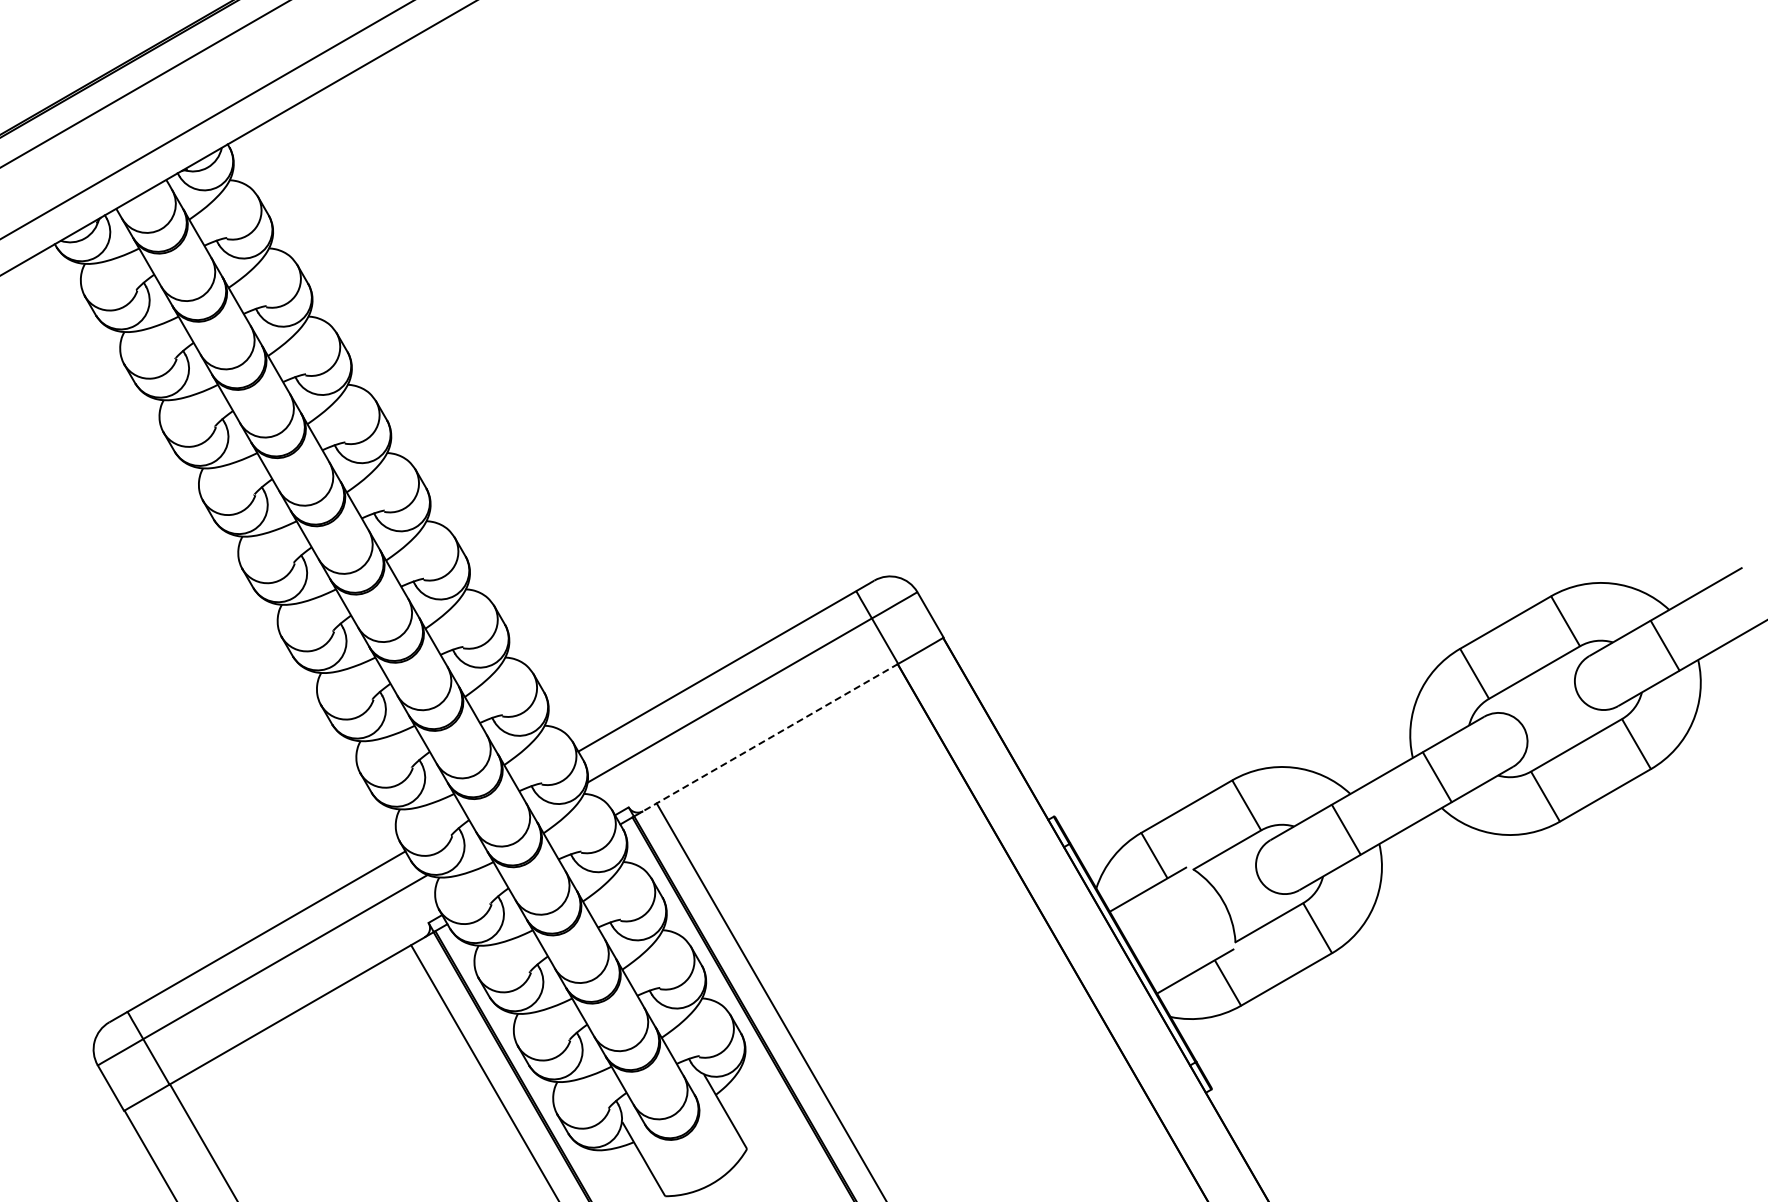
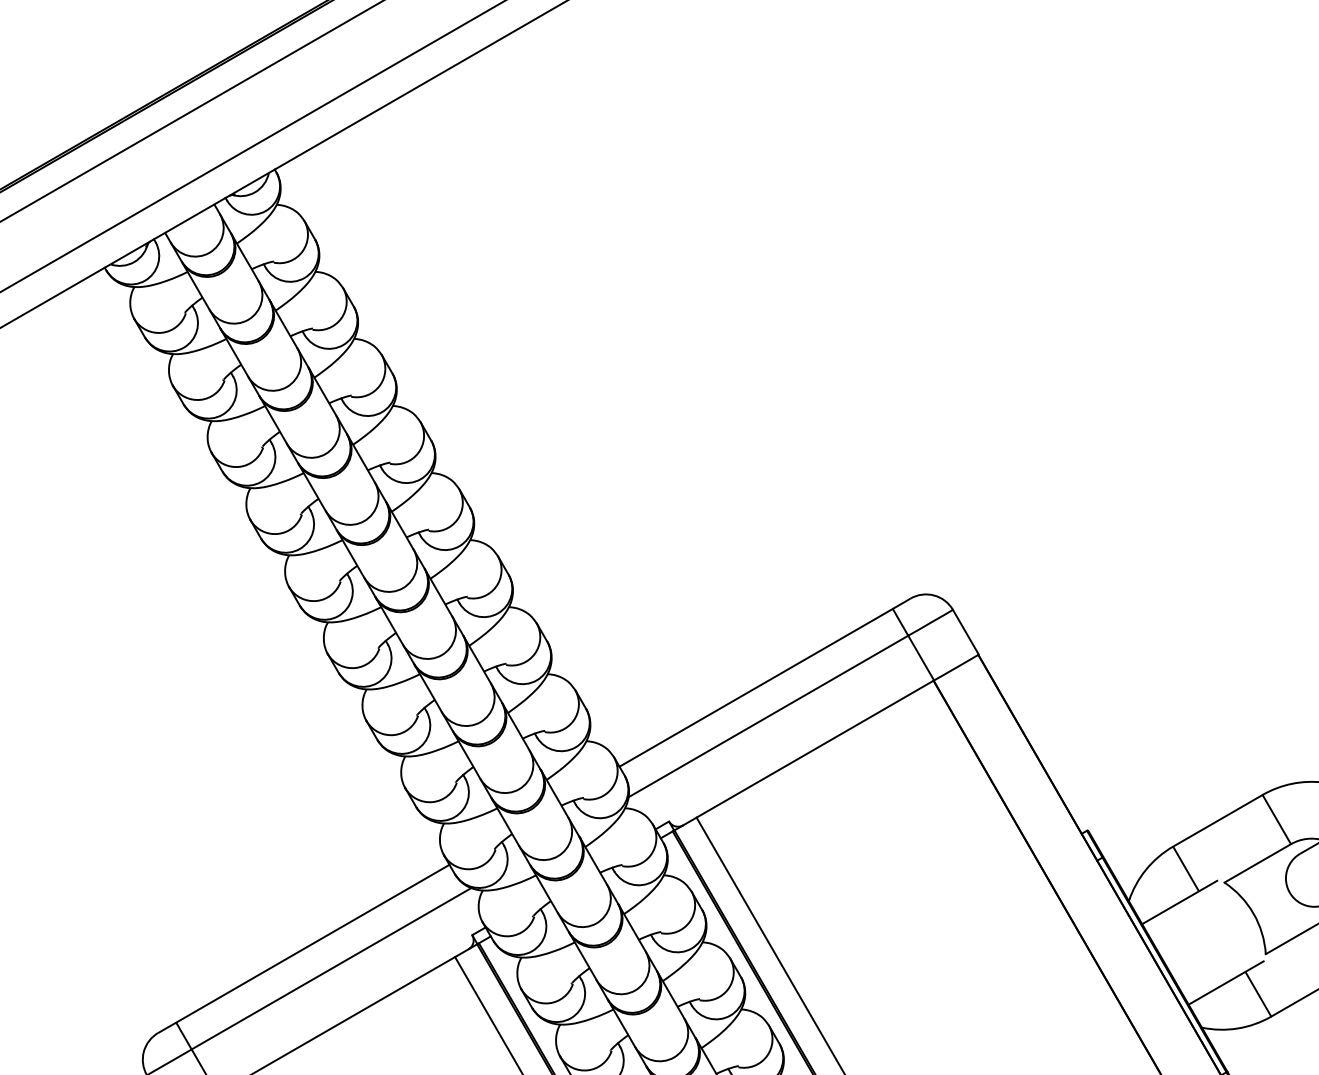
line: (770, 737) -> (808, 752), dashed -> solid

